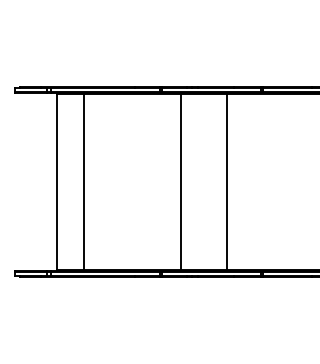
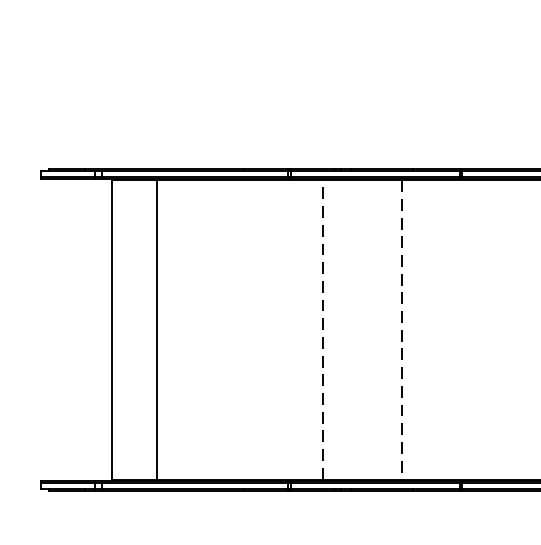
line: (181, 181) -> (323, 329), solid -> dashed
line: (227, 182) -> (401, 330), solid -> dashed

